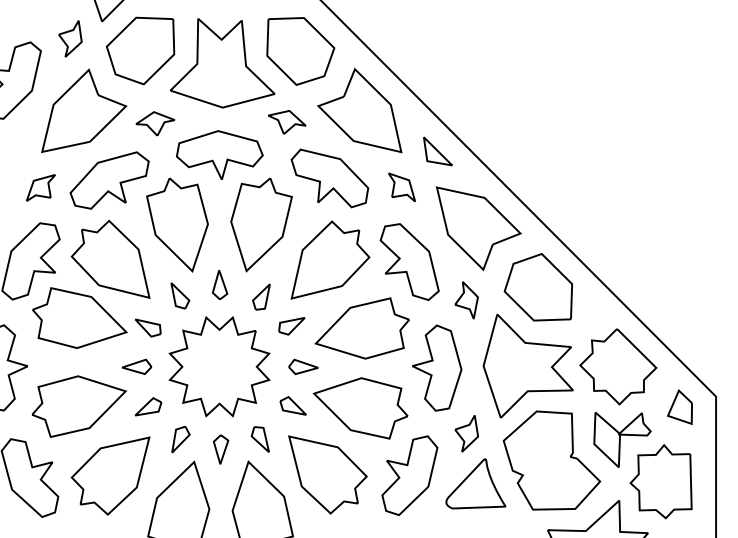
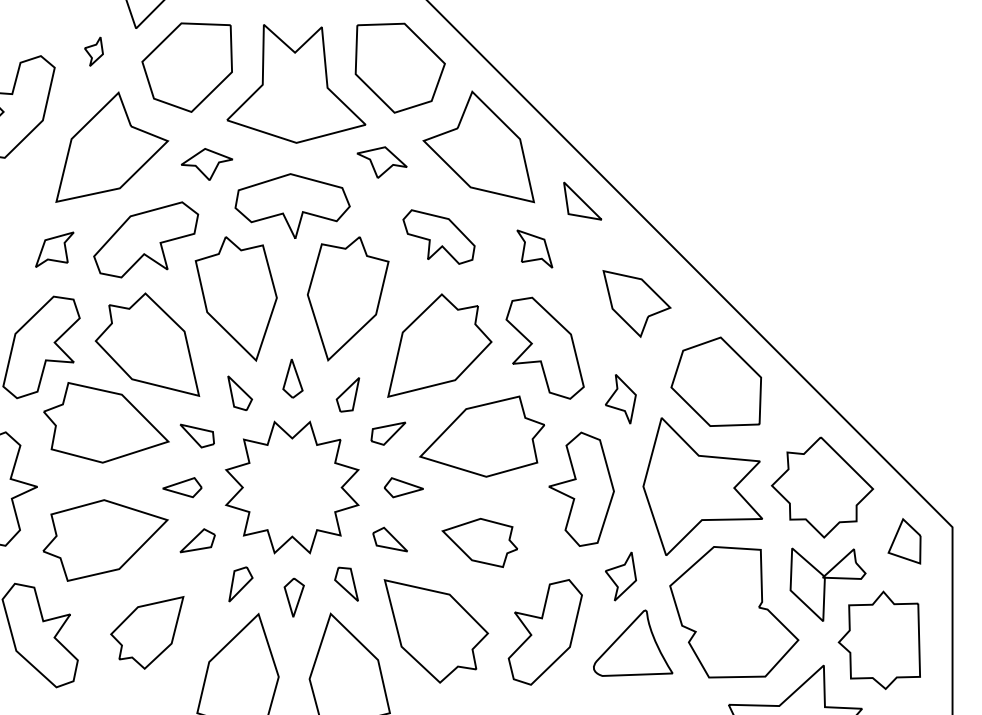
part: (70, 38) -> (93, 51), size x0.6
part: (329, 178) -> (438, 236), size x0.7
part: (478, 228) -> (636, 303), size x0.6
part: (360, 408) -> (479, 542), size x0.6
part: (109, 475) -> (146, 632), size x0.7

